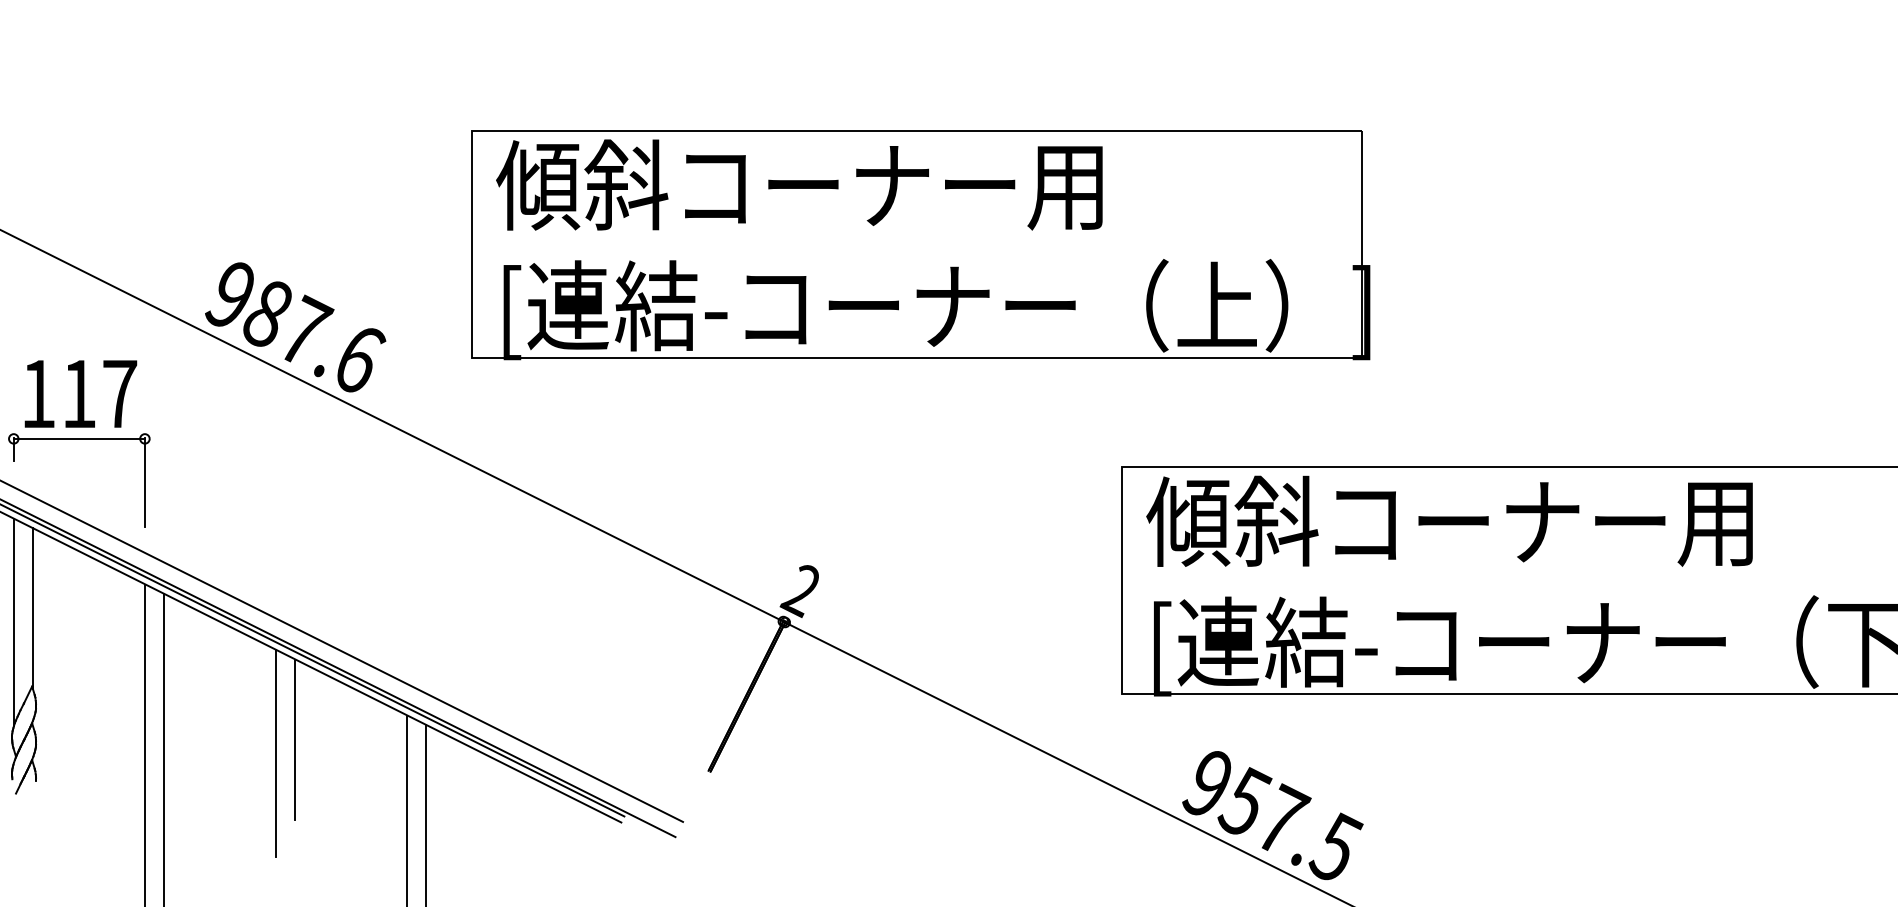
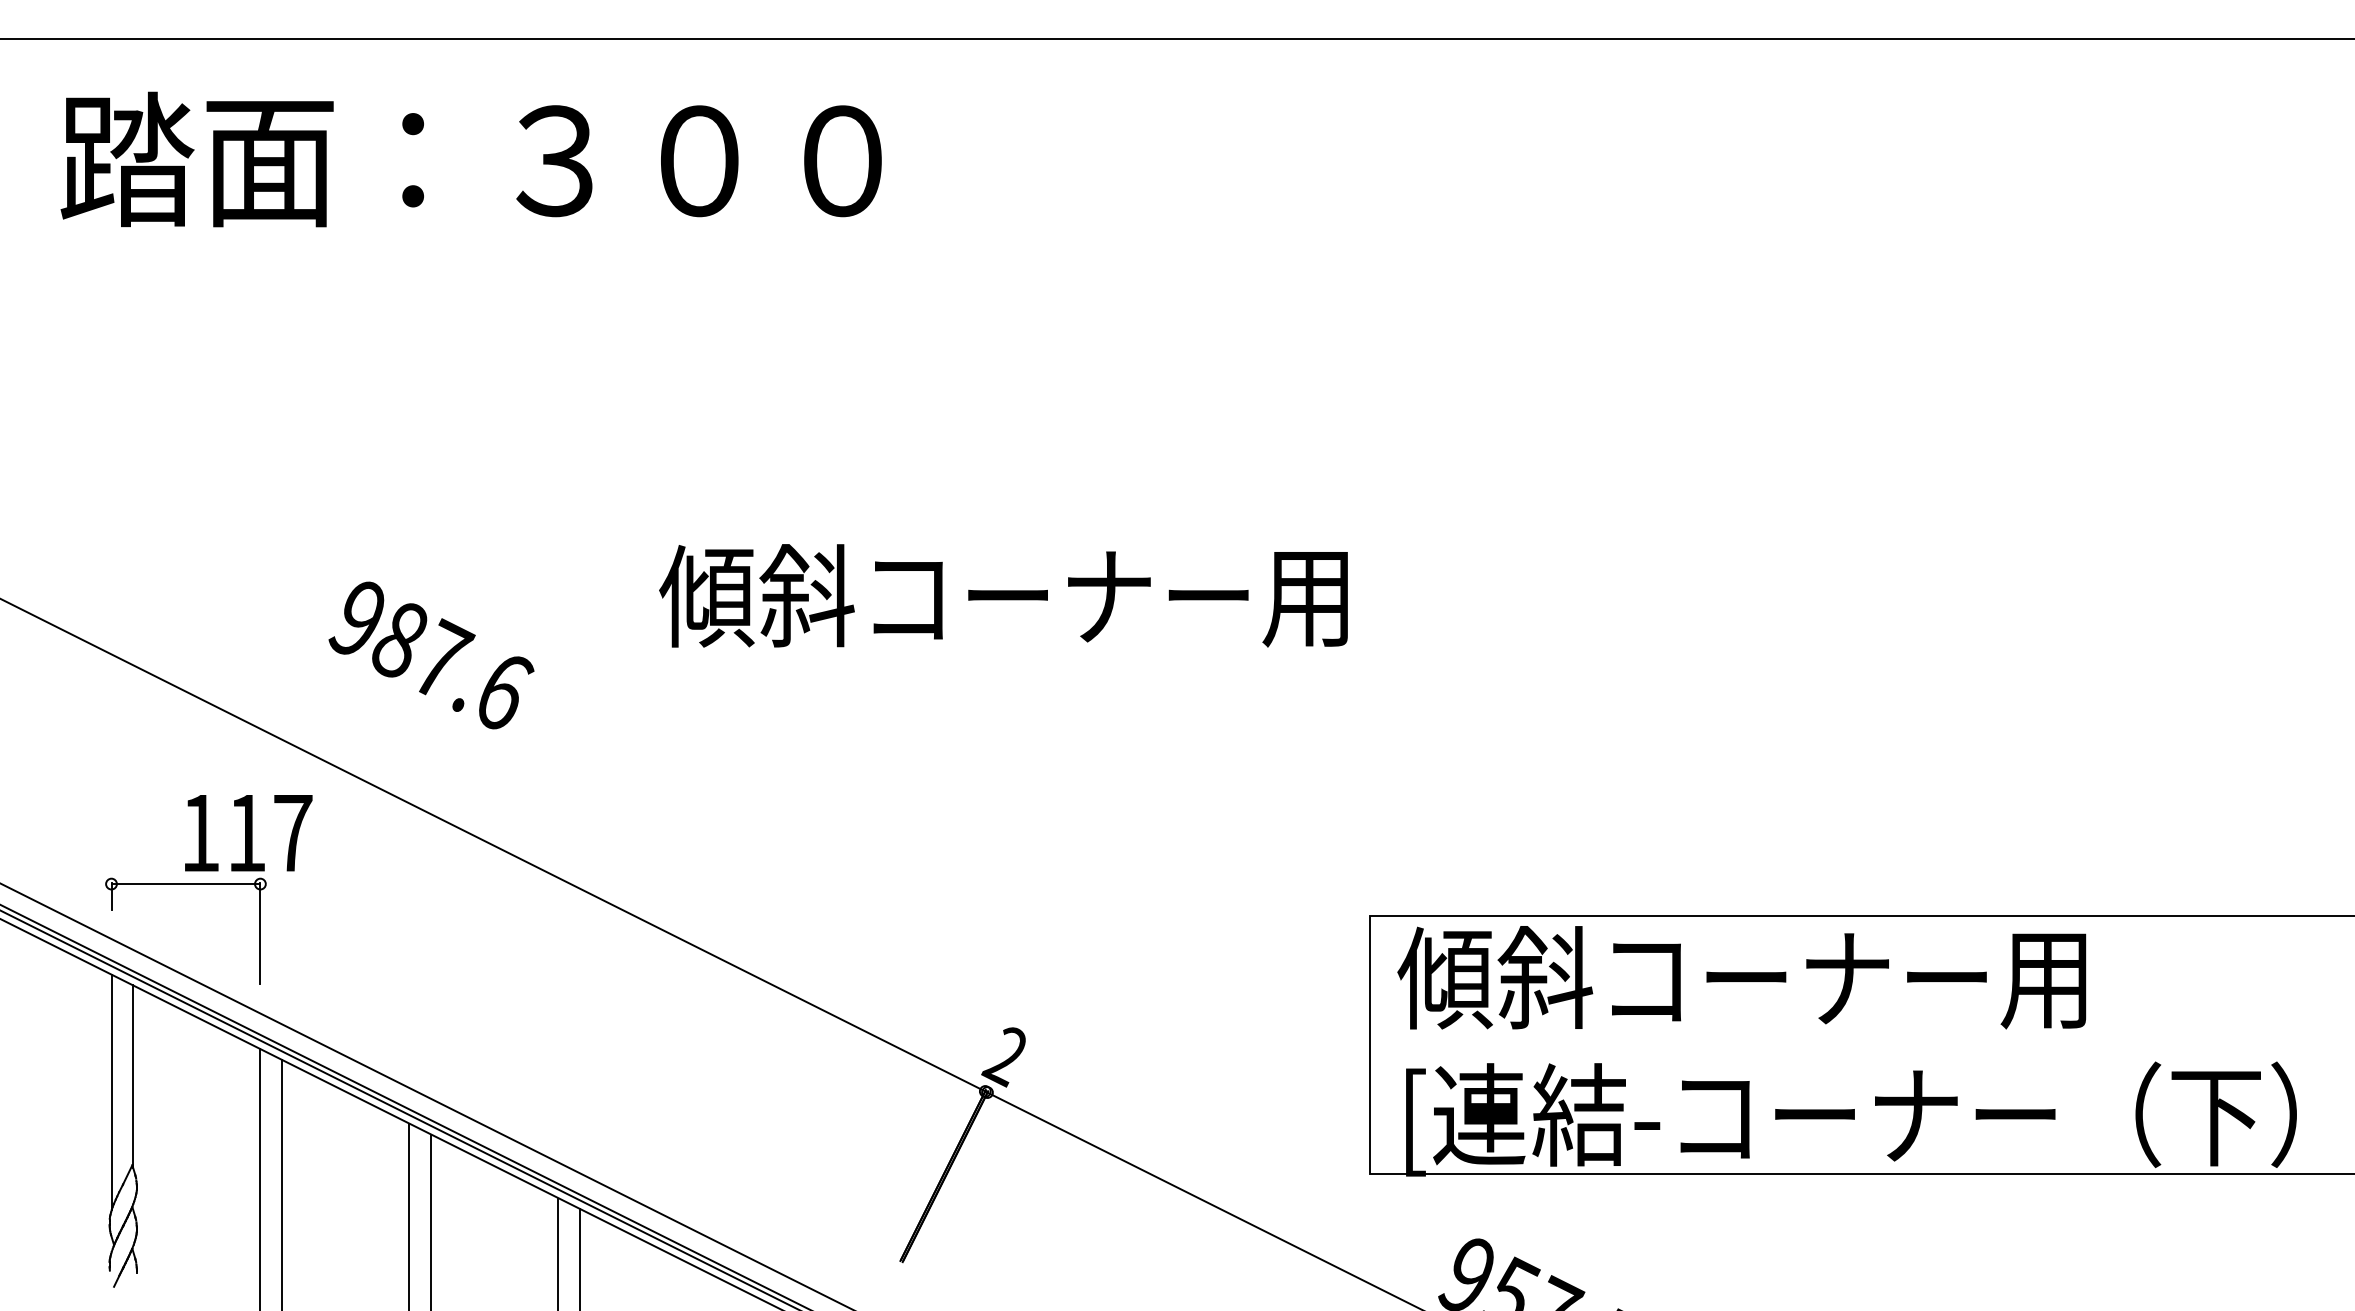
part: (920, 244) -> (1140, 663), removed
text: (295, 327) -> (431, 655), moved
text: (80, 394) -> (248, 833), moved

